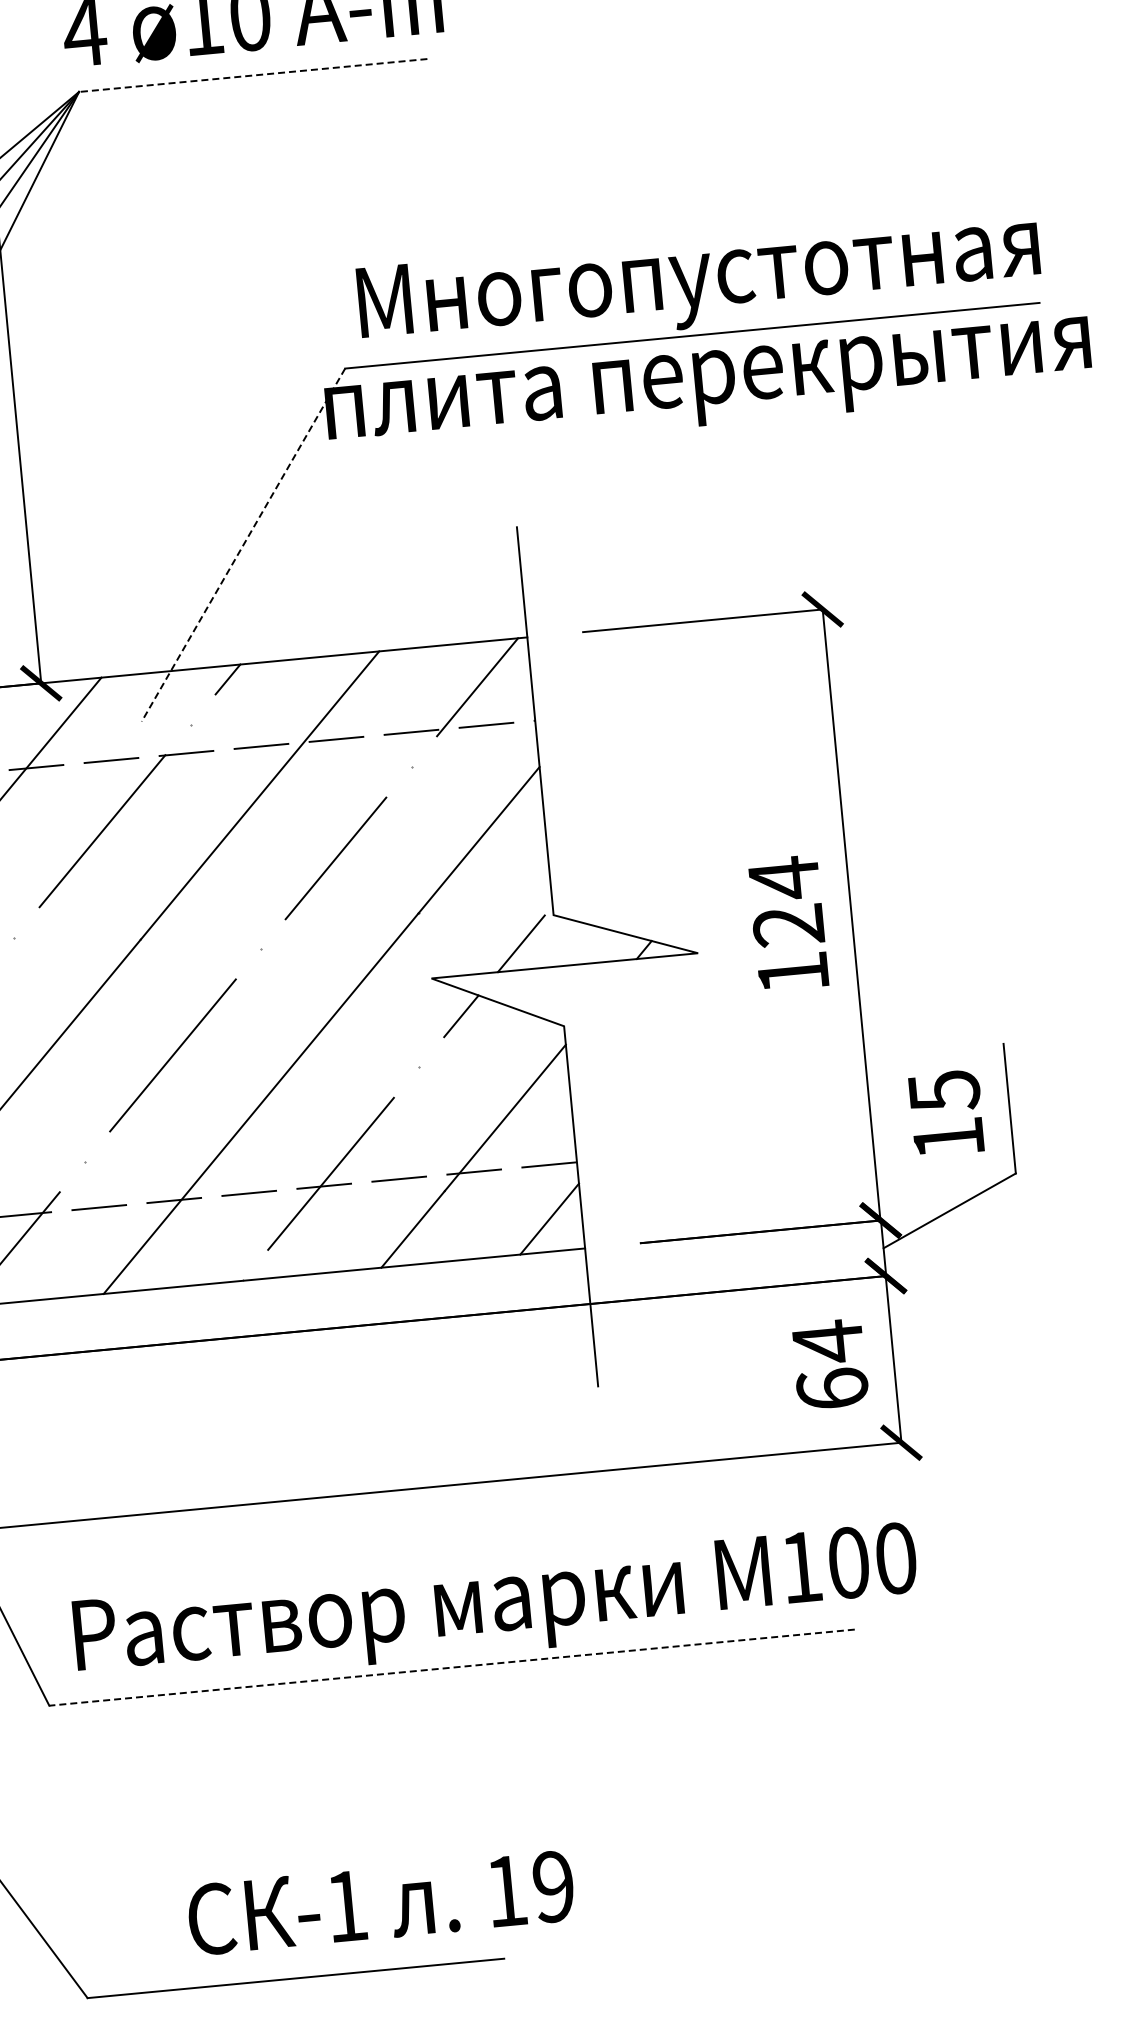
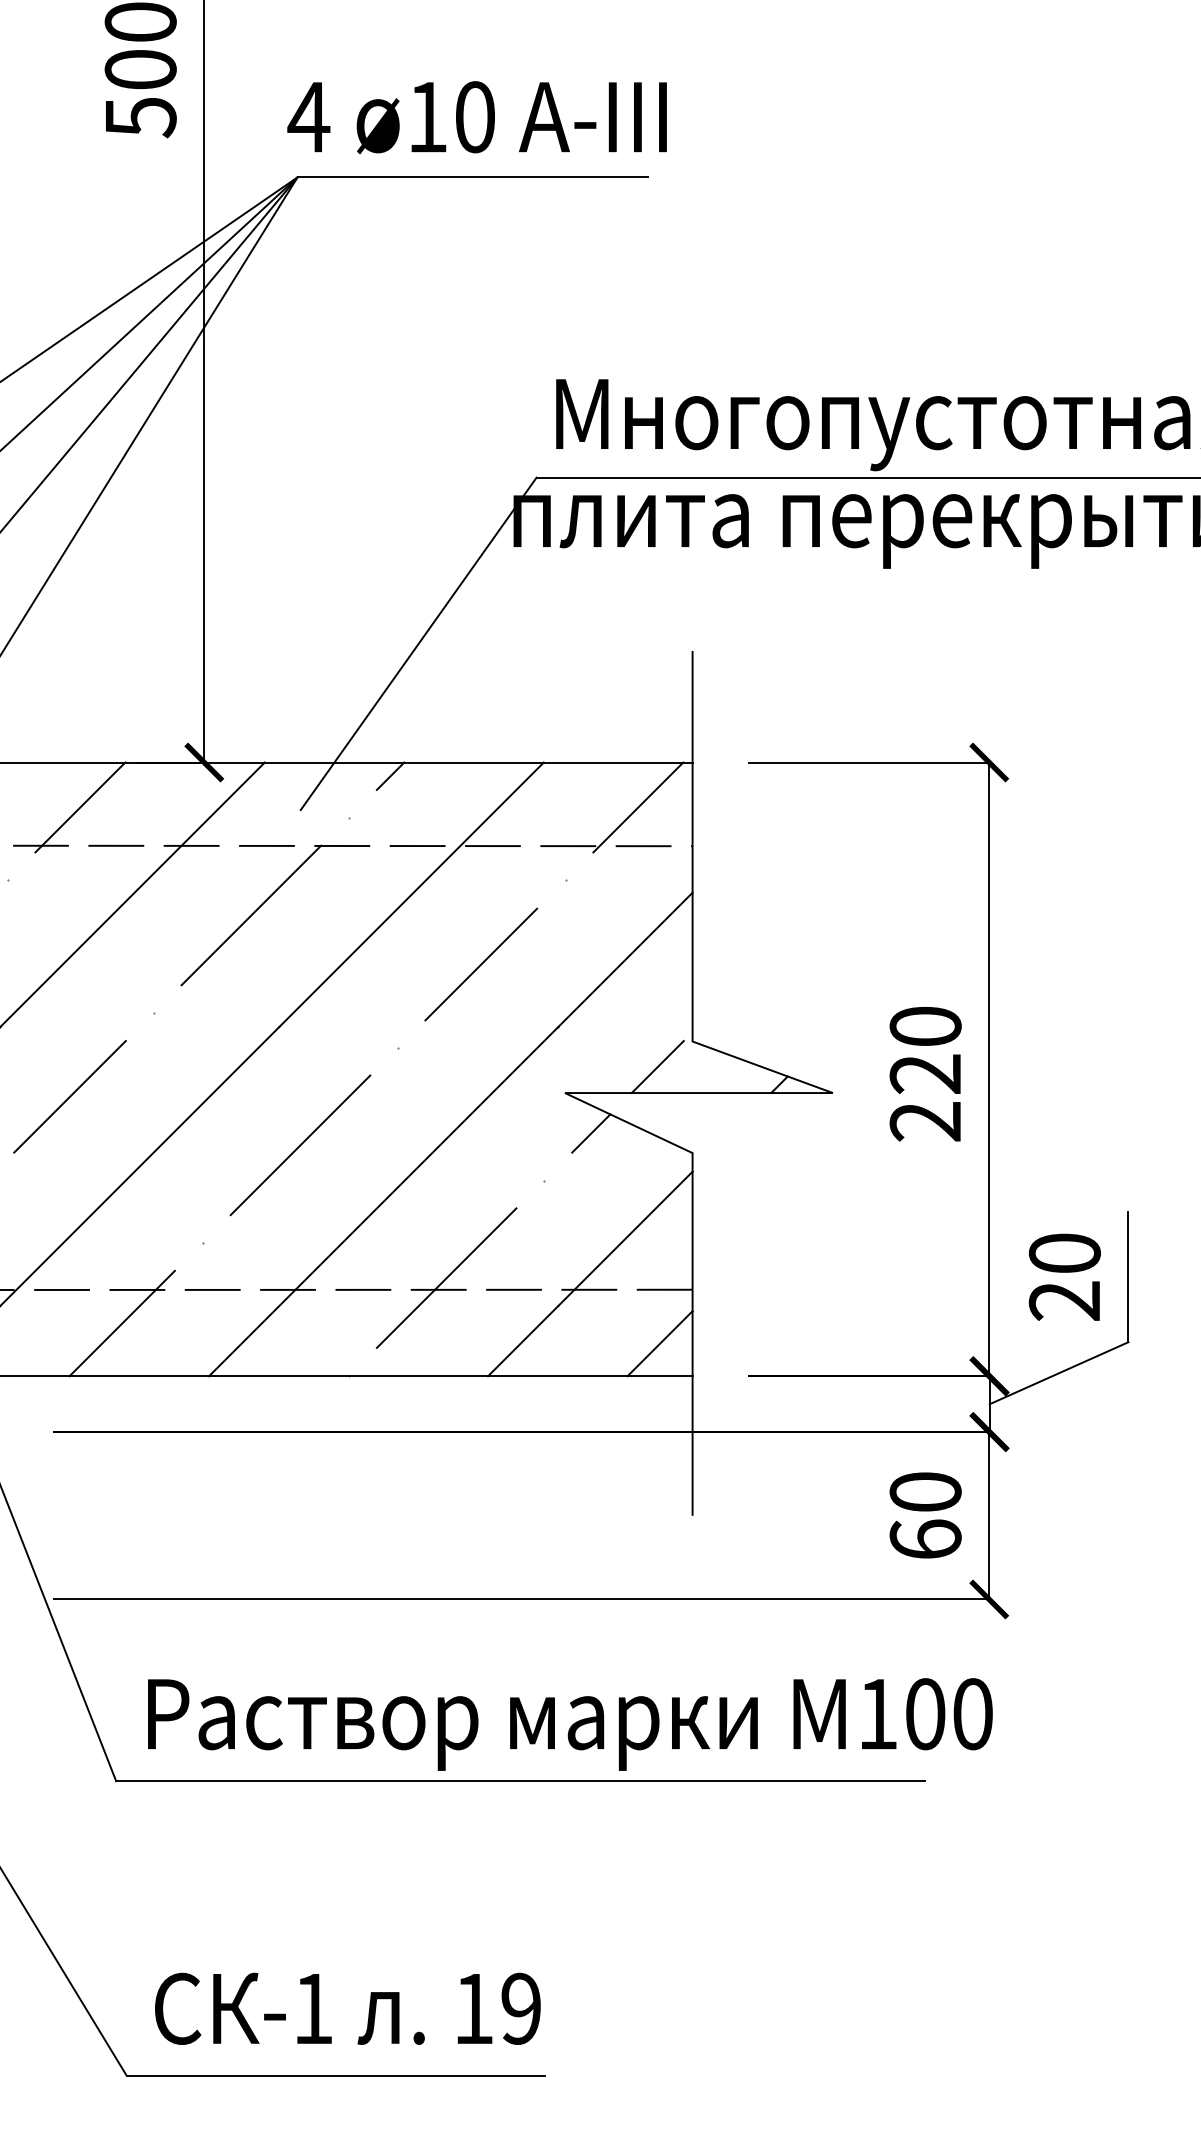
line: (253, 75) -> (472, 177), dashed -> solid
line: (243, 544) -> (418, 643), dashed -> solid
text: (788, 925) -> (925, 1073), 124 -> 220
text: (945, 1114) -> (1064, 1276), 15 -> 20
text: (827, 1342) -> (925, 1492), 64 -> 60
line: (451, 1668) -> (520, 1781), dashed -> solid
text: (380, 1902) -> (347, 2008), moved

